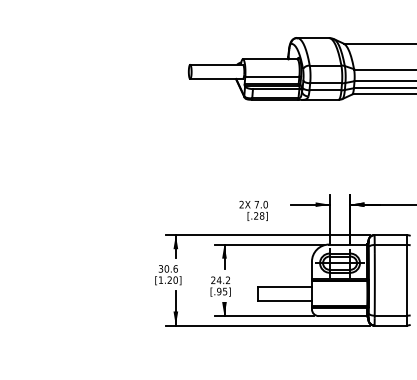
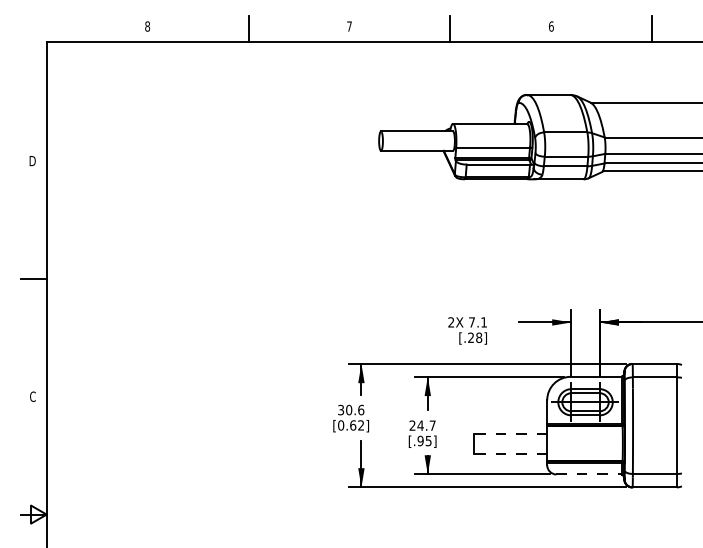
text: (266, 204) -> (484, 322), 7.0 -> 7.1
text: (168, 280) -> (351, 425), [1.20] -> [0.62]
text: (227, 280) -> (432, 425), 24.2 -> 24.7
line: (285, 286) -> (510, 434), solid -> dashed
line: (285, 300) -> (510, 453), solid -> dashed
line: (342, 316) -> (589, 474), solid -> dashed

